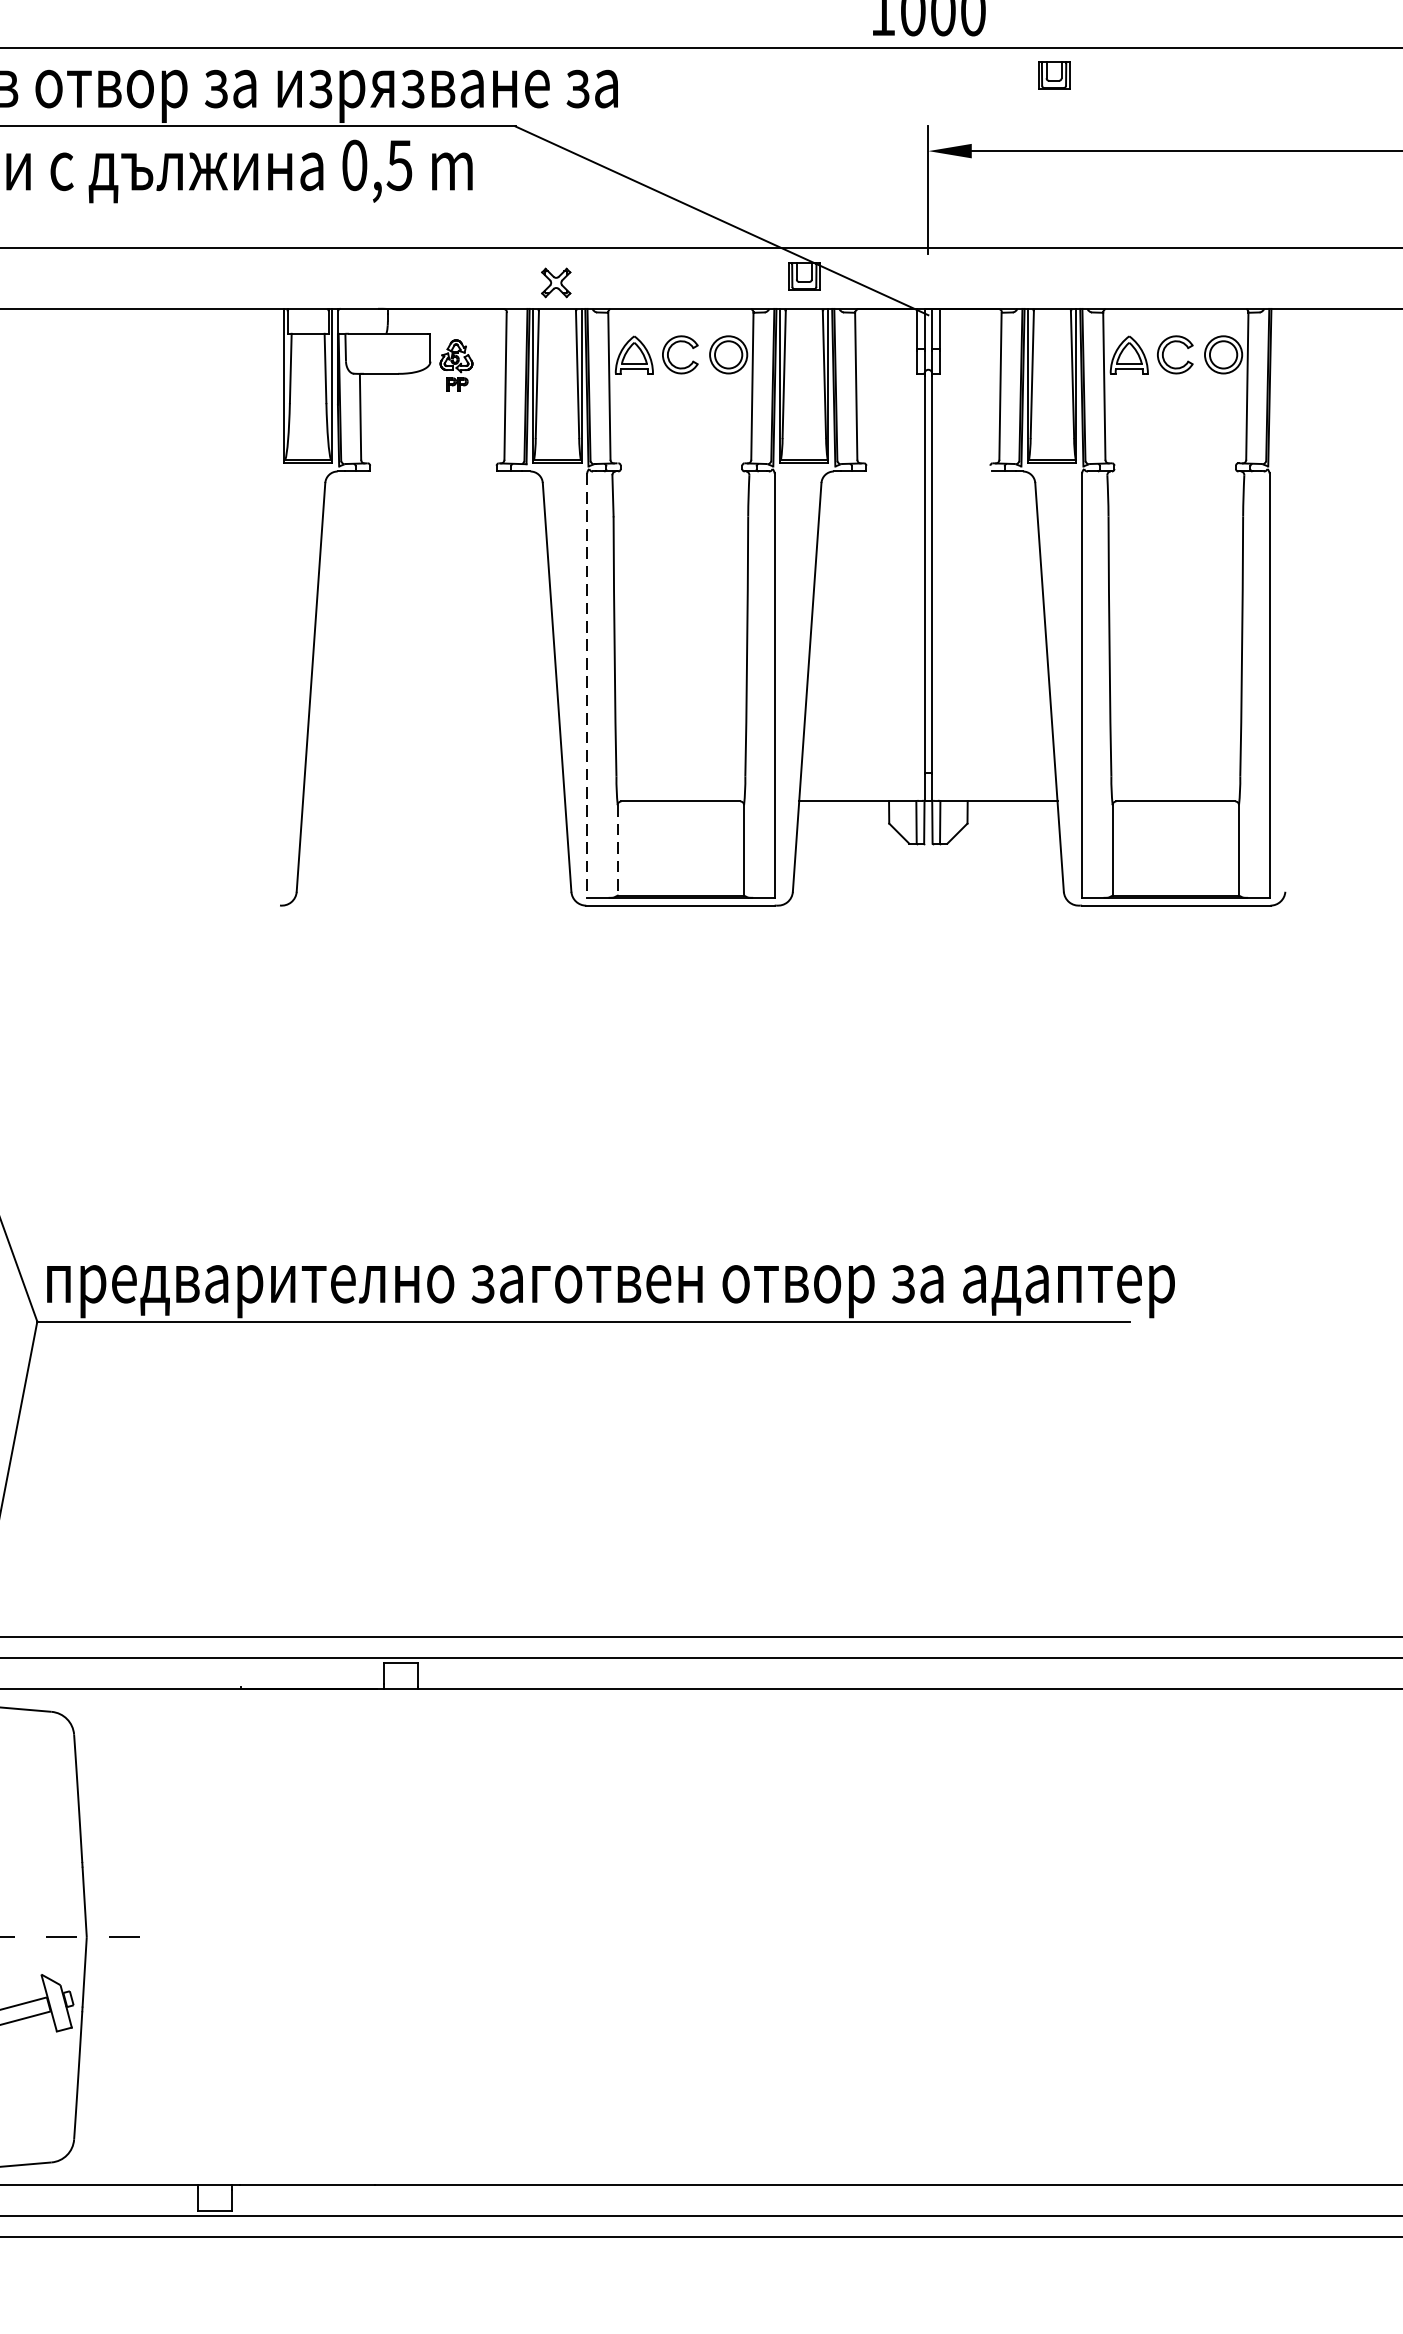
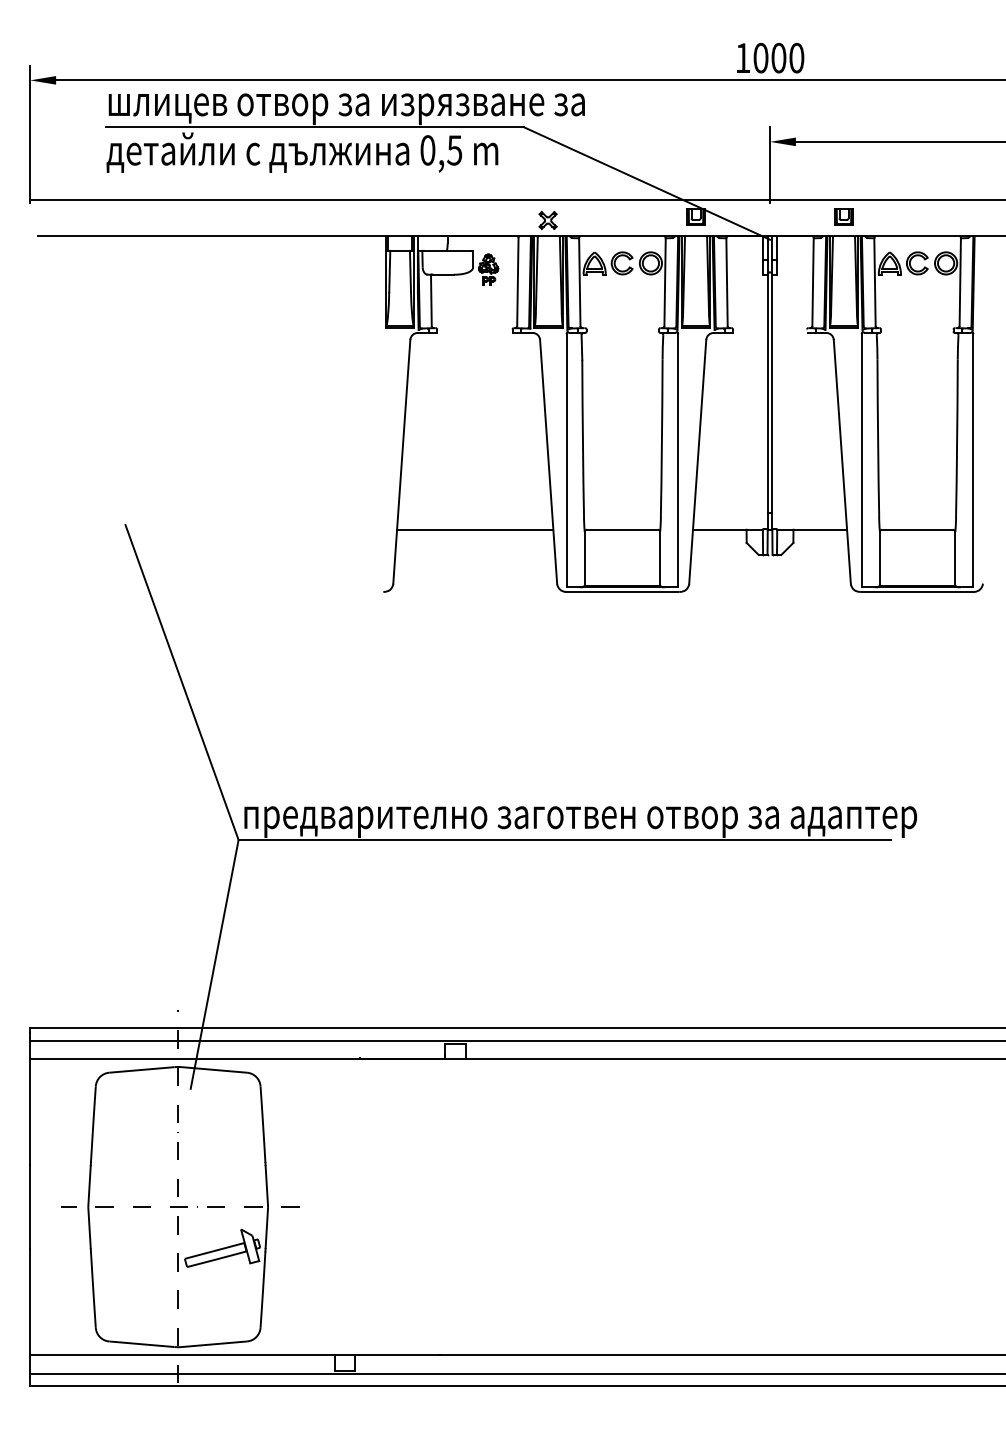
part: (1053, 75) -> (843, 216), moved
line: (587, 685) -> (566, 460), dashed -> solid
line: (434, 801) -> (475, 529), added
line: (617, 849) -> (584, 558), dashed -> solid

